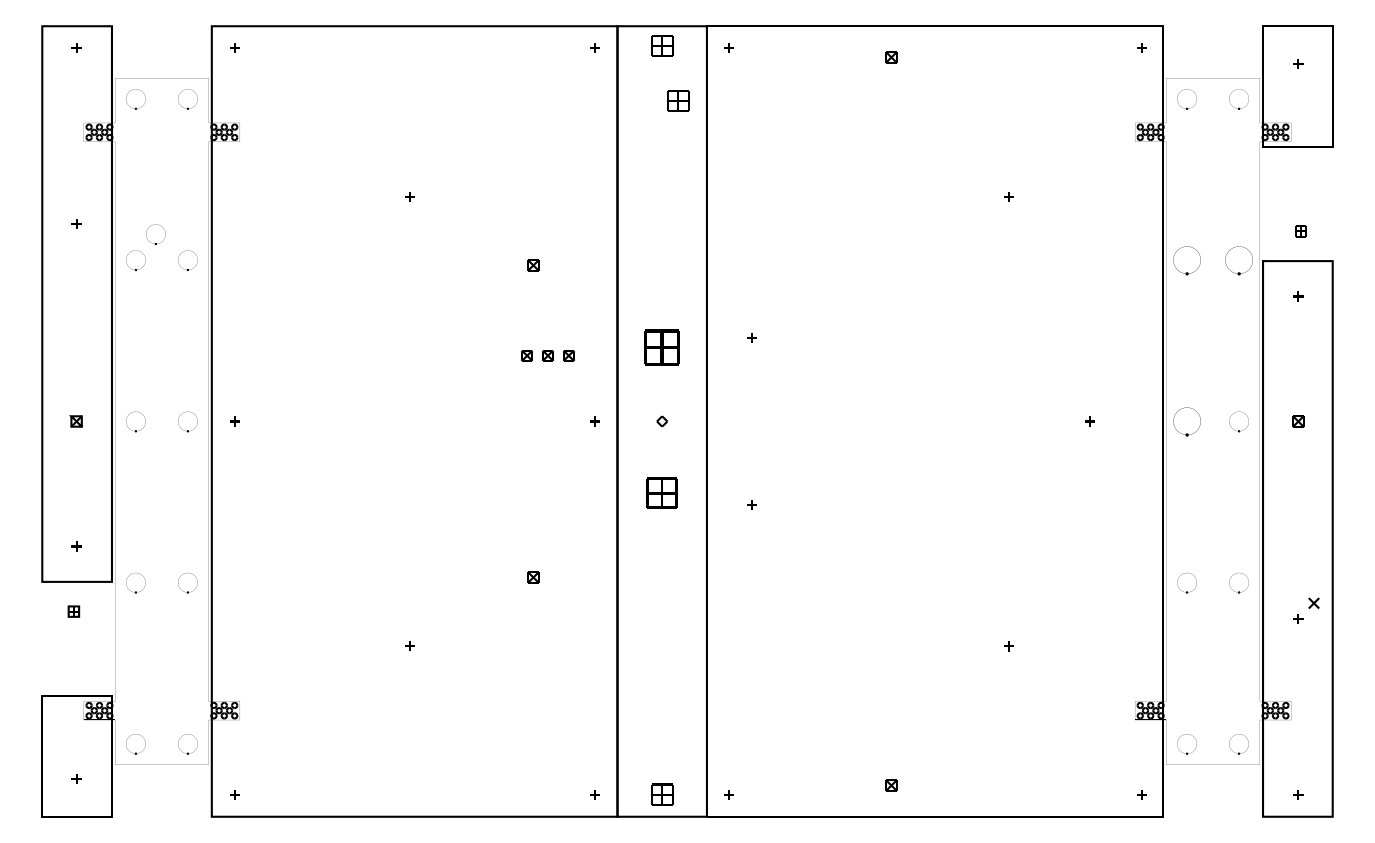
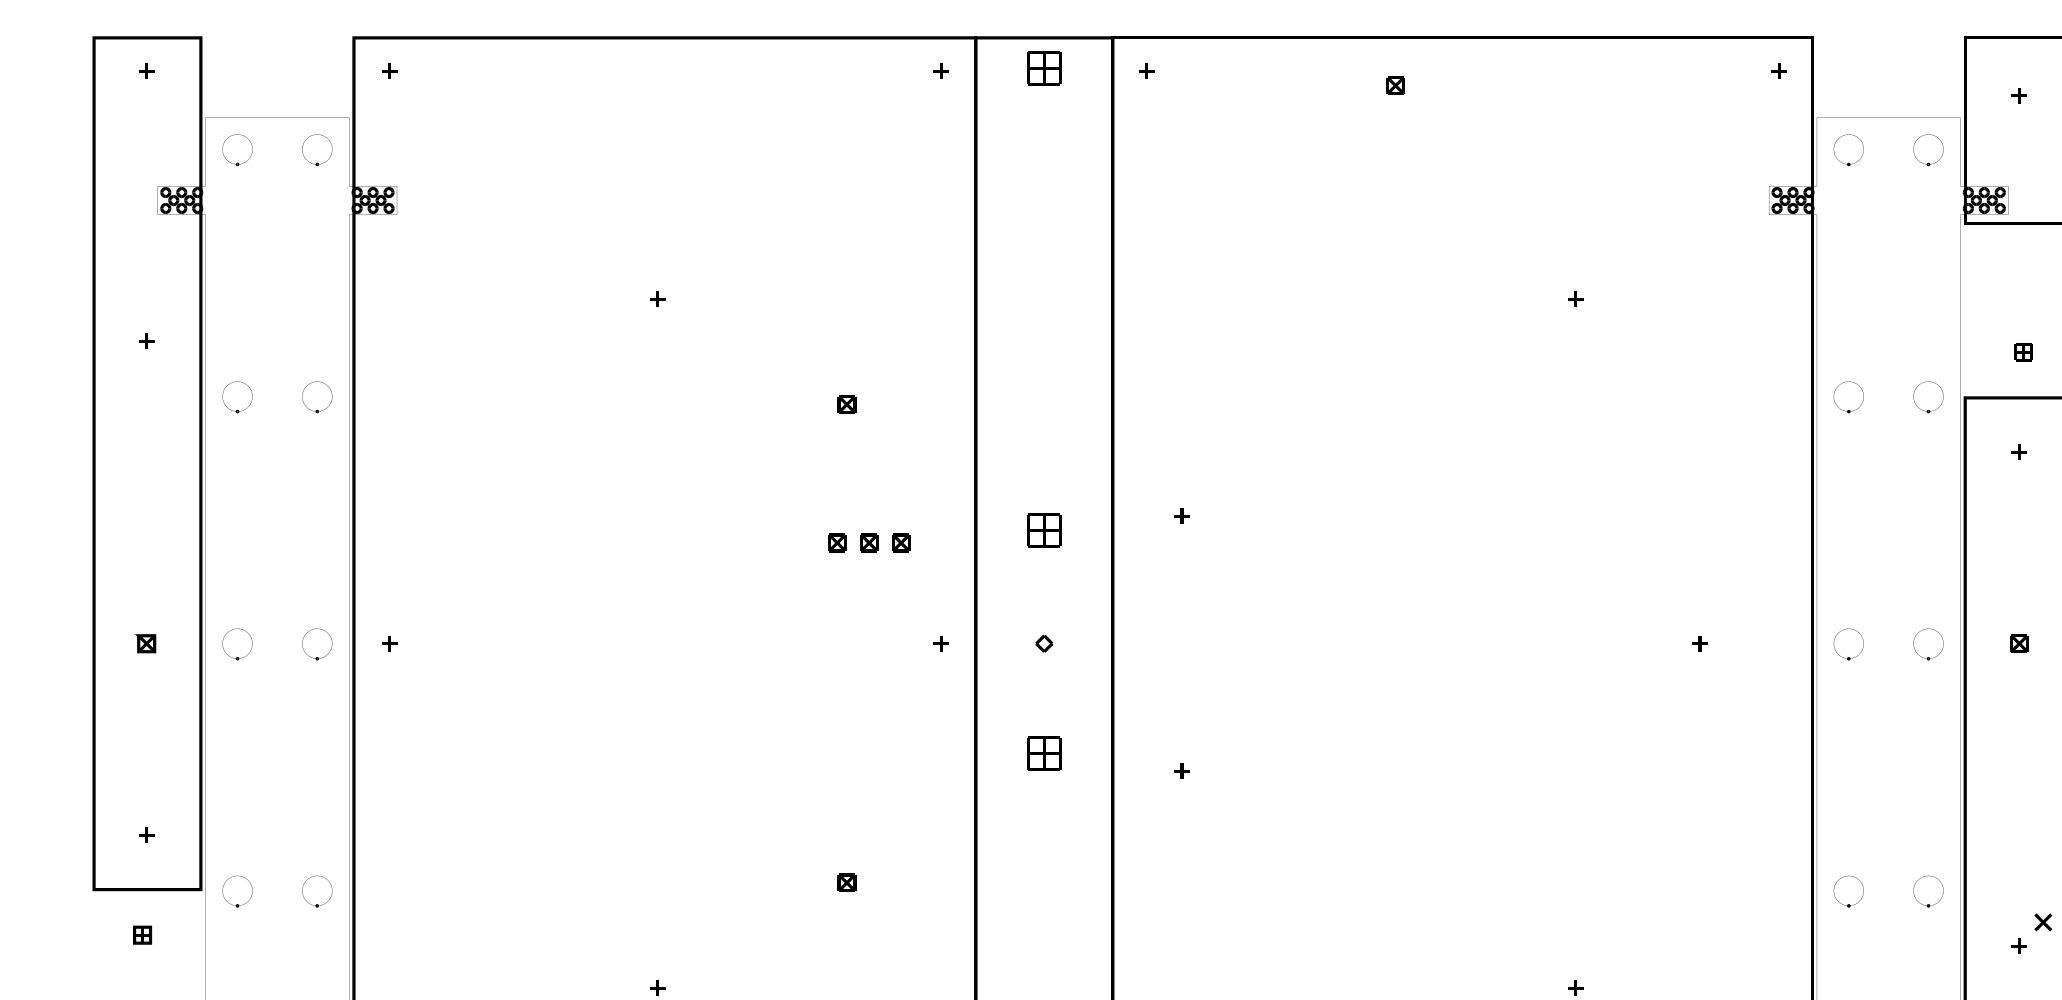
part: (678, 100) -> (1069, 151), removed
part: (155, 234) -> (267, 357), removed
part: (1186, 260) -> (1847, 396), size x0.71
part: (1238, 260) -> (1927, 396), size x0.71
part: (662, 347) -> (1044, 530), size x0.62
part: (1186, 421) -> (1847, 643), size x0.71
part: (662, 493) -> (1044, 754), size x0.71

